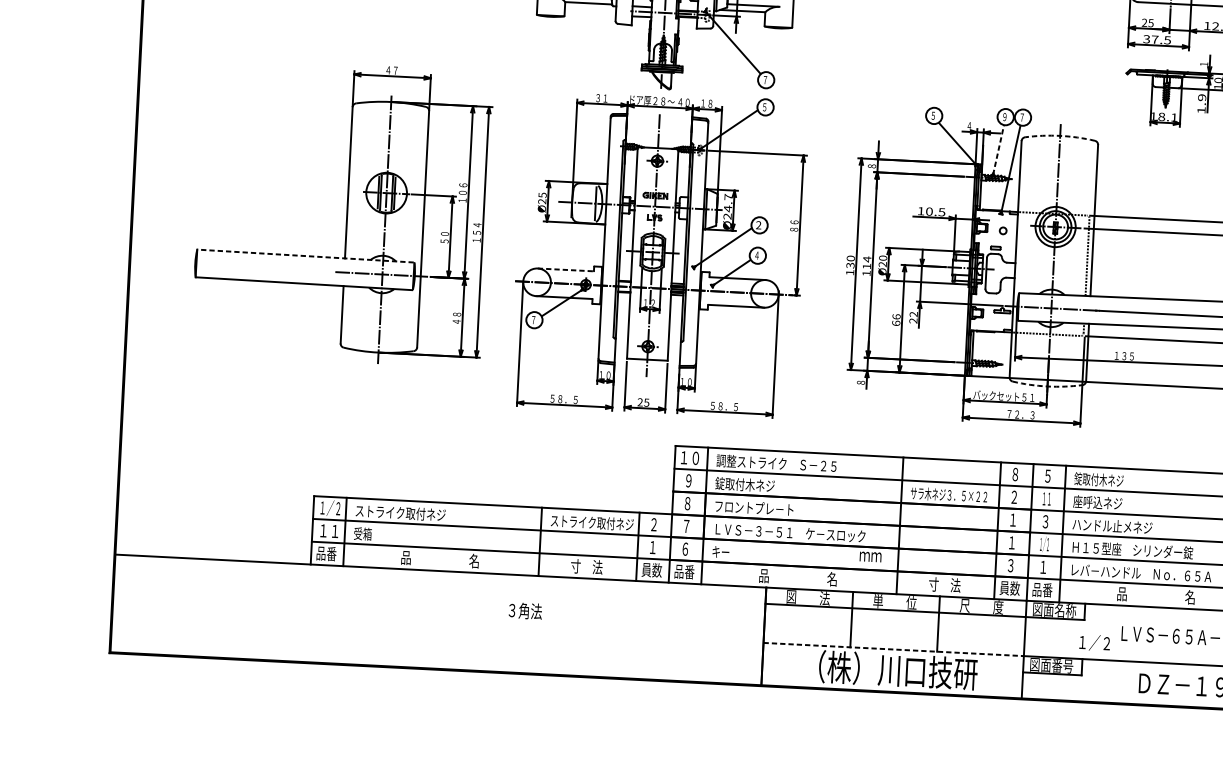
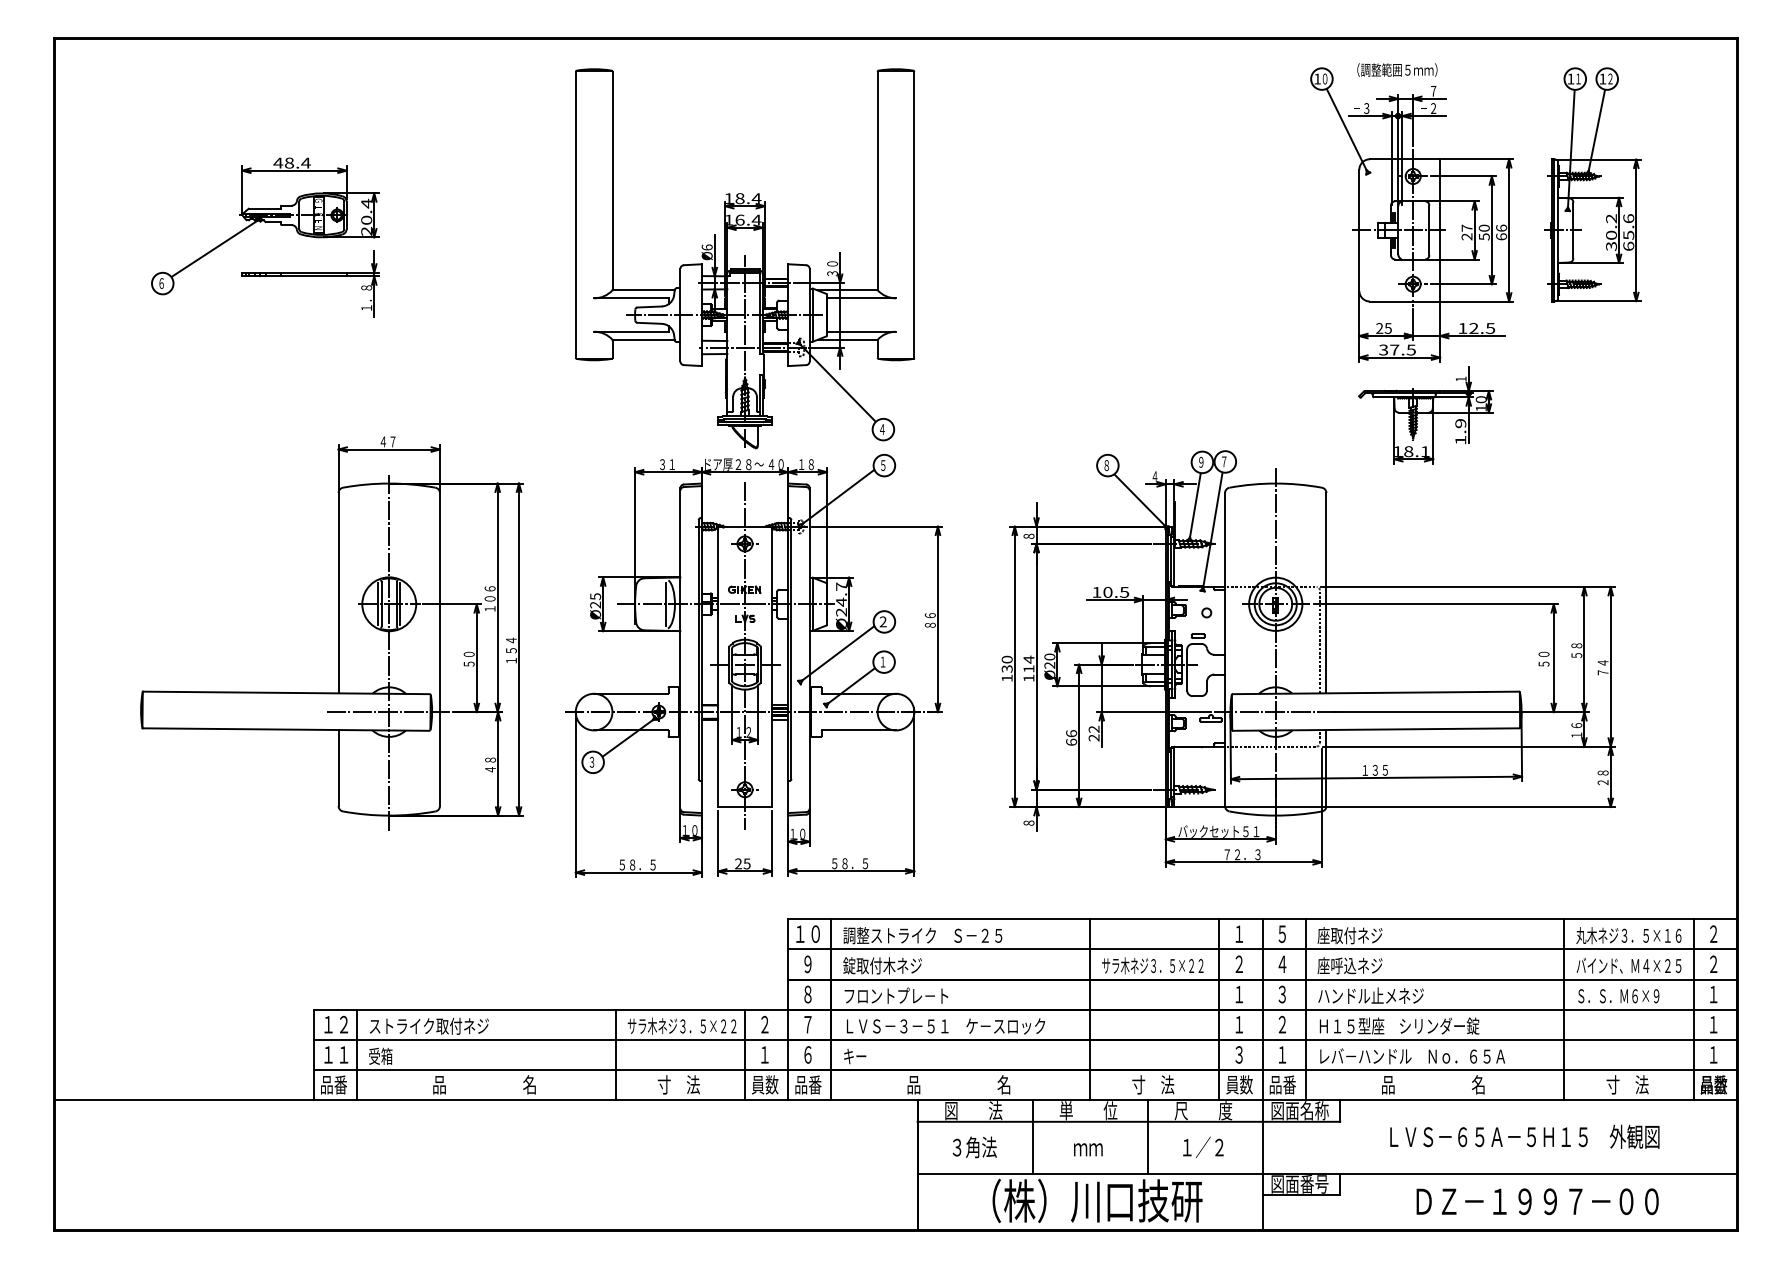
text: (765, 80) -> (882, 429), ７ -> ４
text: (933, 115) -> (1106, 465), ５ -> ８
arc: (1060, 135) -> (1275, 483), dashed -> solid
line: (998, 150) -> (1195, 506), dashed -> solid
line: (305, 255) -> (286, 692), dashed -> solid
text: (756, 255) -> (882, 661), ４ -> １
line: (565, 269) -> (630, 693), dashed -> solid
text: (533, 320) -> (591, 762), ７ -> ３
arc: (1047, 386) -> (1275, 815), dashed -> solid
text: (1014, 474) -> (1238, 934), ８ -> １
text: (1098, 479) -> (1349, 935), 錠取付木ネジ -> 座取付ネジ
text: (1046, 498) -> (1282, 963), １１ -> ４
text: (330, 507) -> (336, 1023), １／２ -> １２
text: (591, 522) -> (682, 1025), ストライク取付ネジ -> サラ木ネジ３．５×２２
text: (1044, 544) -> (1282, 1024), １／２ -> ２
text: (870, 556) -> (1088, 1149), moved
text: (525, 611) -> (974, 1147), moved
text: (1094, 642) -> (1203, 1146), moved
line: (894, 649) -> (1090, 1173), dashed -> solid

